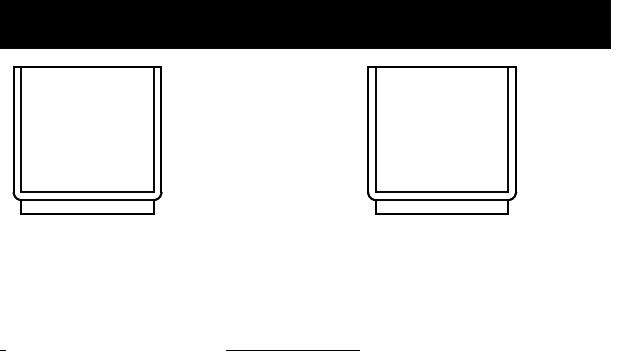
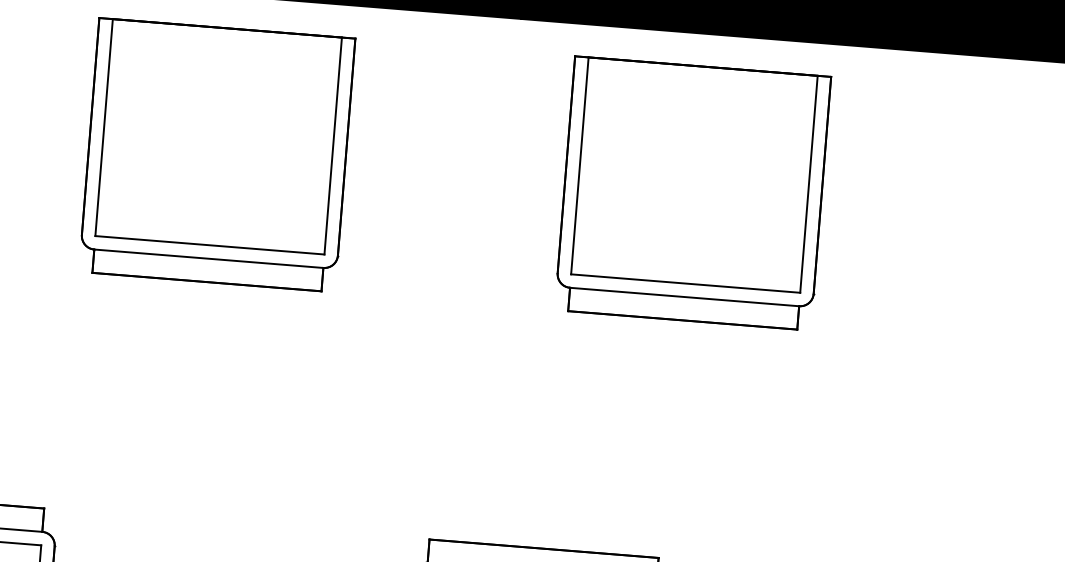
part: (442, 140) -> (693, 193), moved

